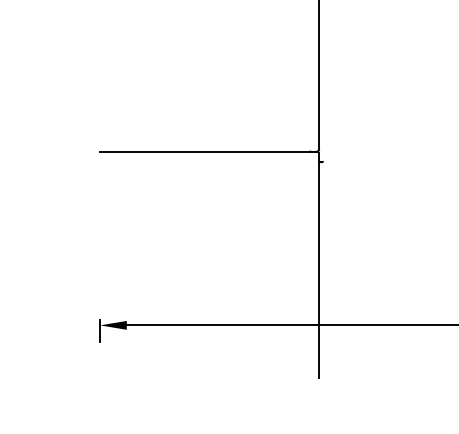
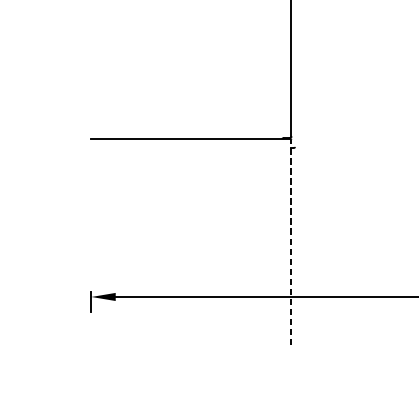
line: (319, 265) -> (291, 242), solid -> dashed

